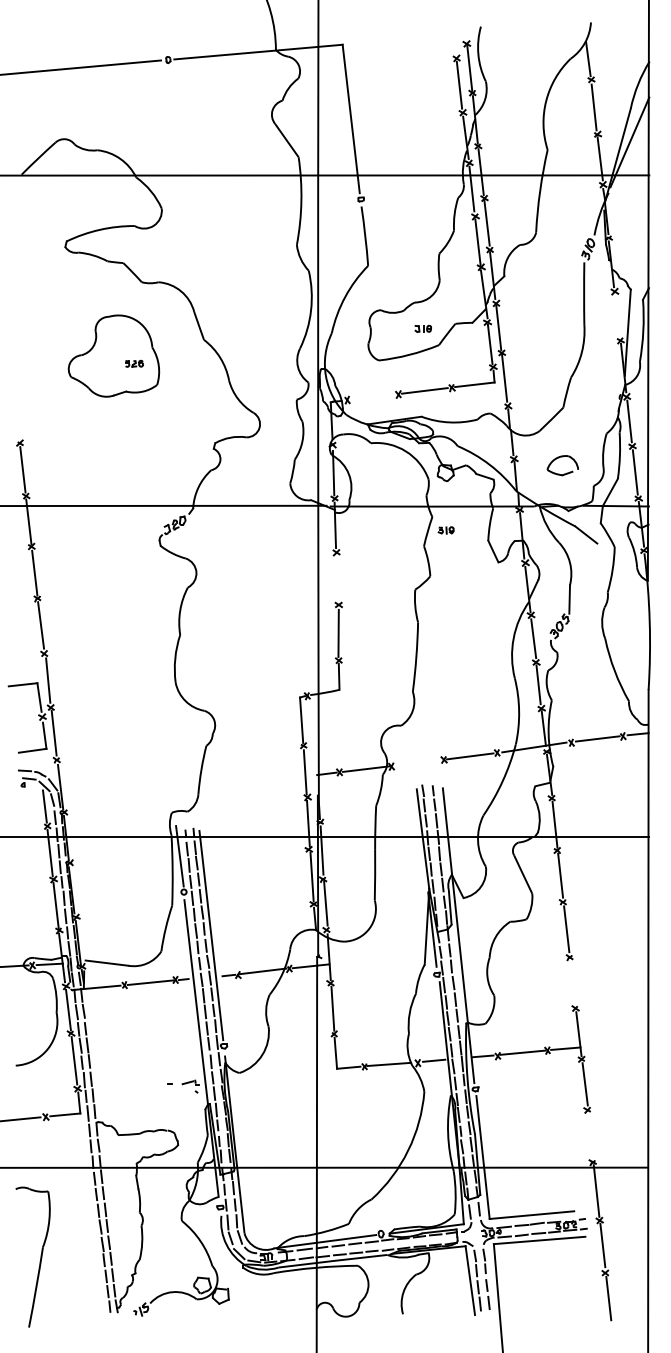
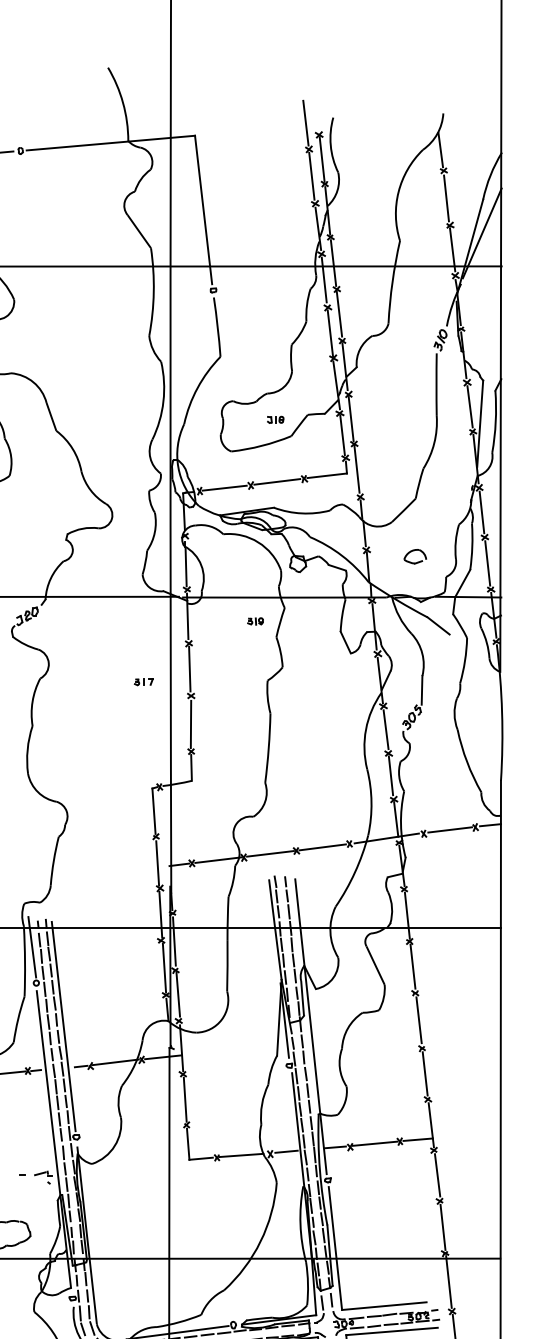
line: (453, 31) -> (305, 122), added
line: (617, 315) -> (469, 406), added
line: (372, 396) -> (224, 487), added
part: (562, 465) -> (414, 556), size x0.71
part: (445, 530) -> (254, 621), moved
line: (337, 577) -> (189, 668), added
part: (291, 591) -> (143, 682), added
line: (417, 762) -> (269, 853), added
line: (572, 982) -> (424, 1073), added
line: (590, 1135) -> (442, 1226), added

